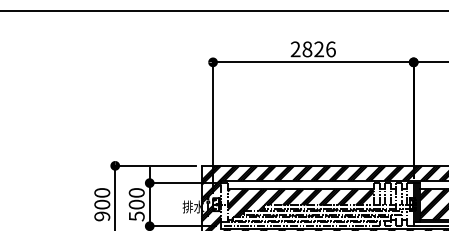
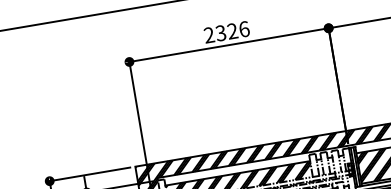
text: (307, 49) -> (221, 33), 2826 -> 2326

